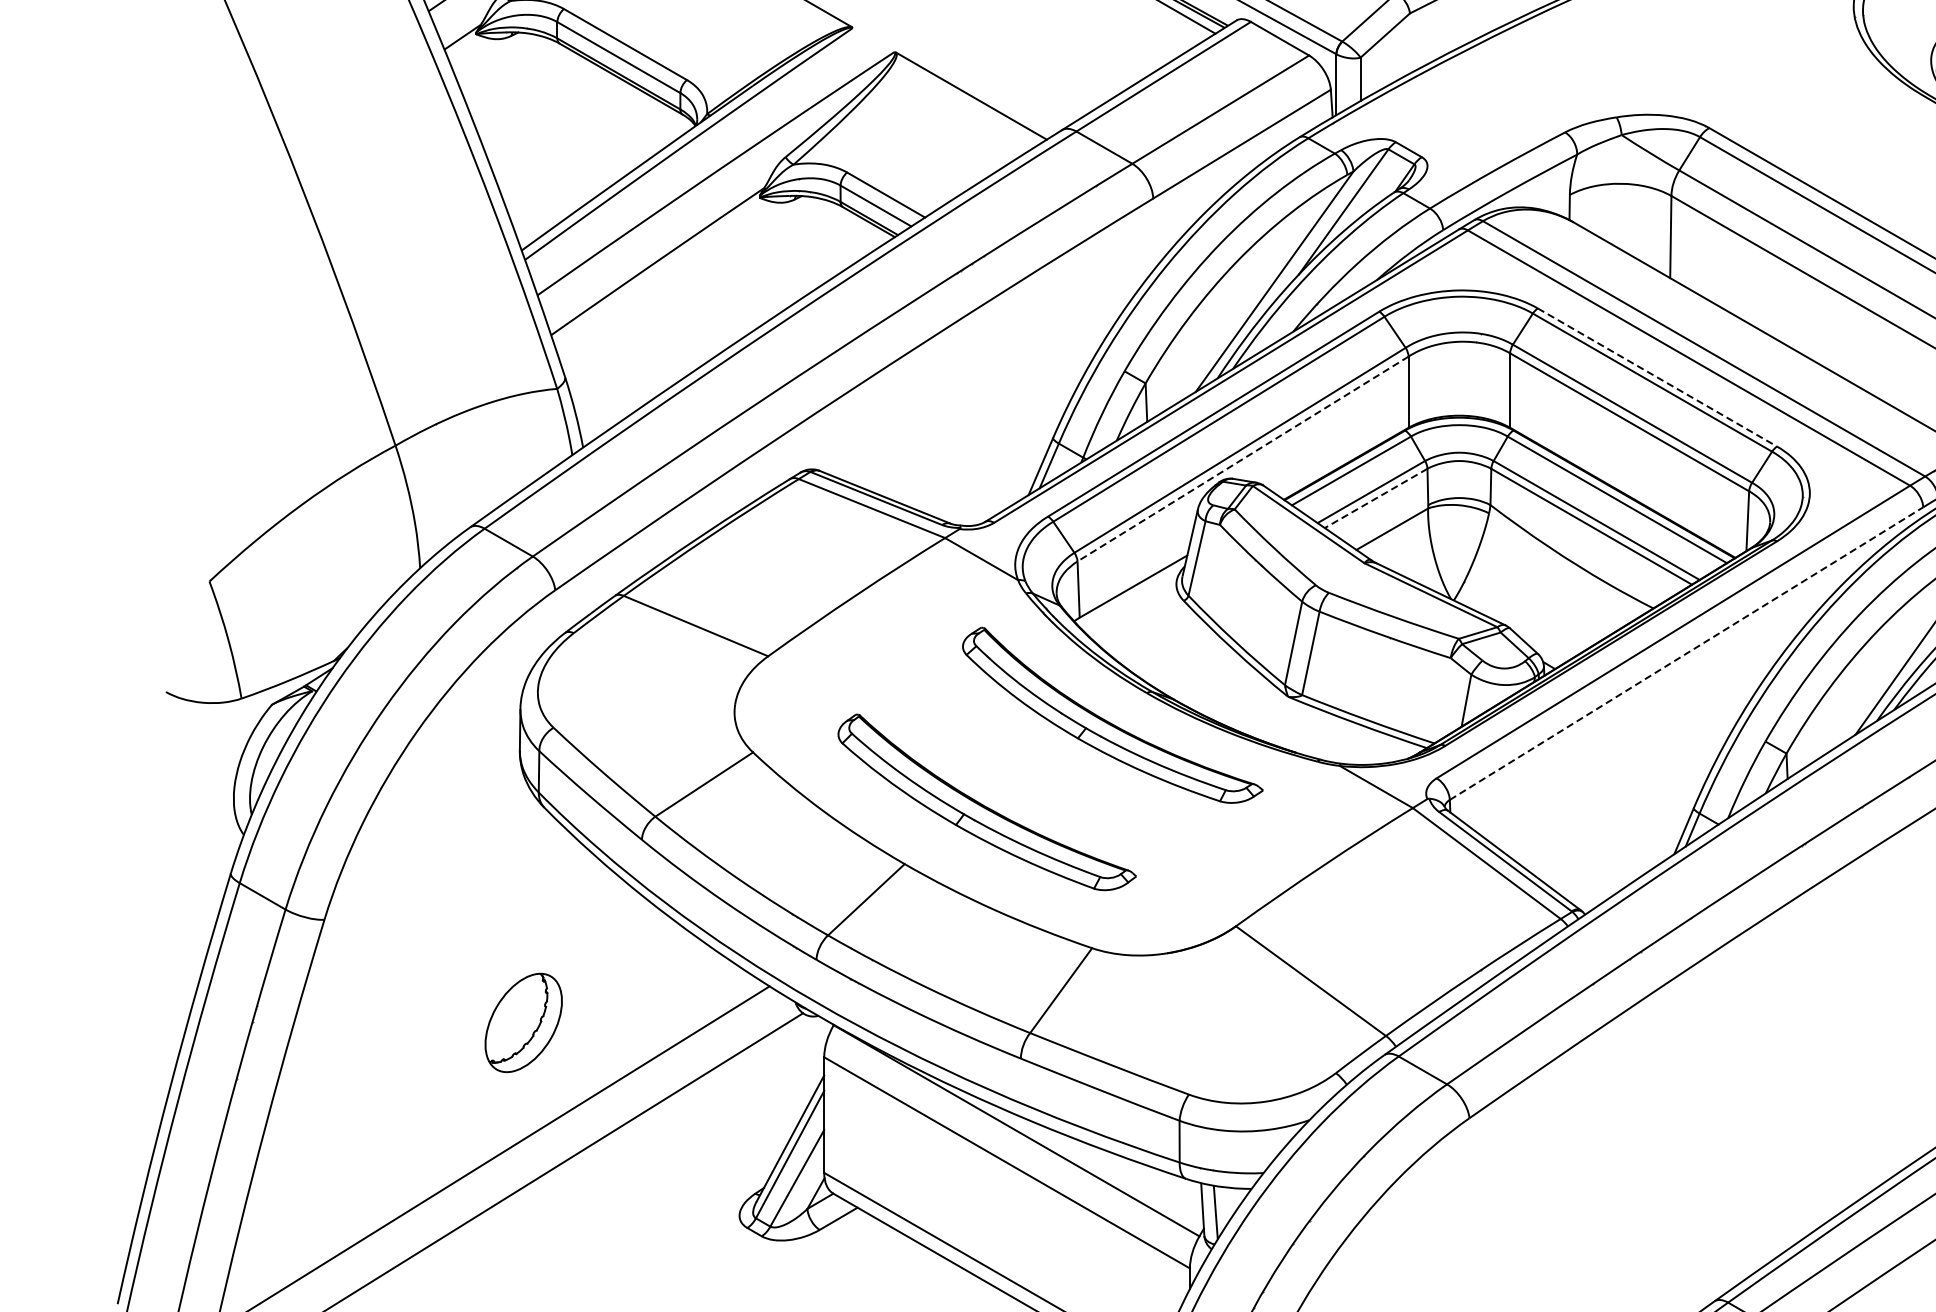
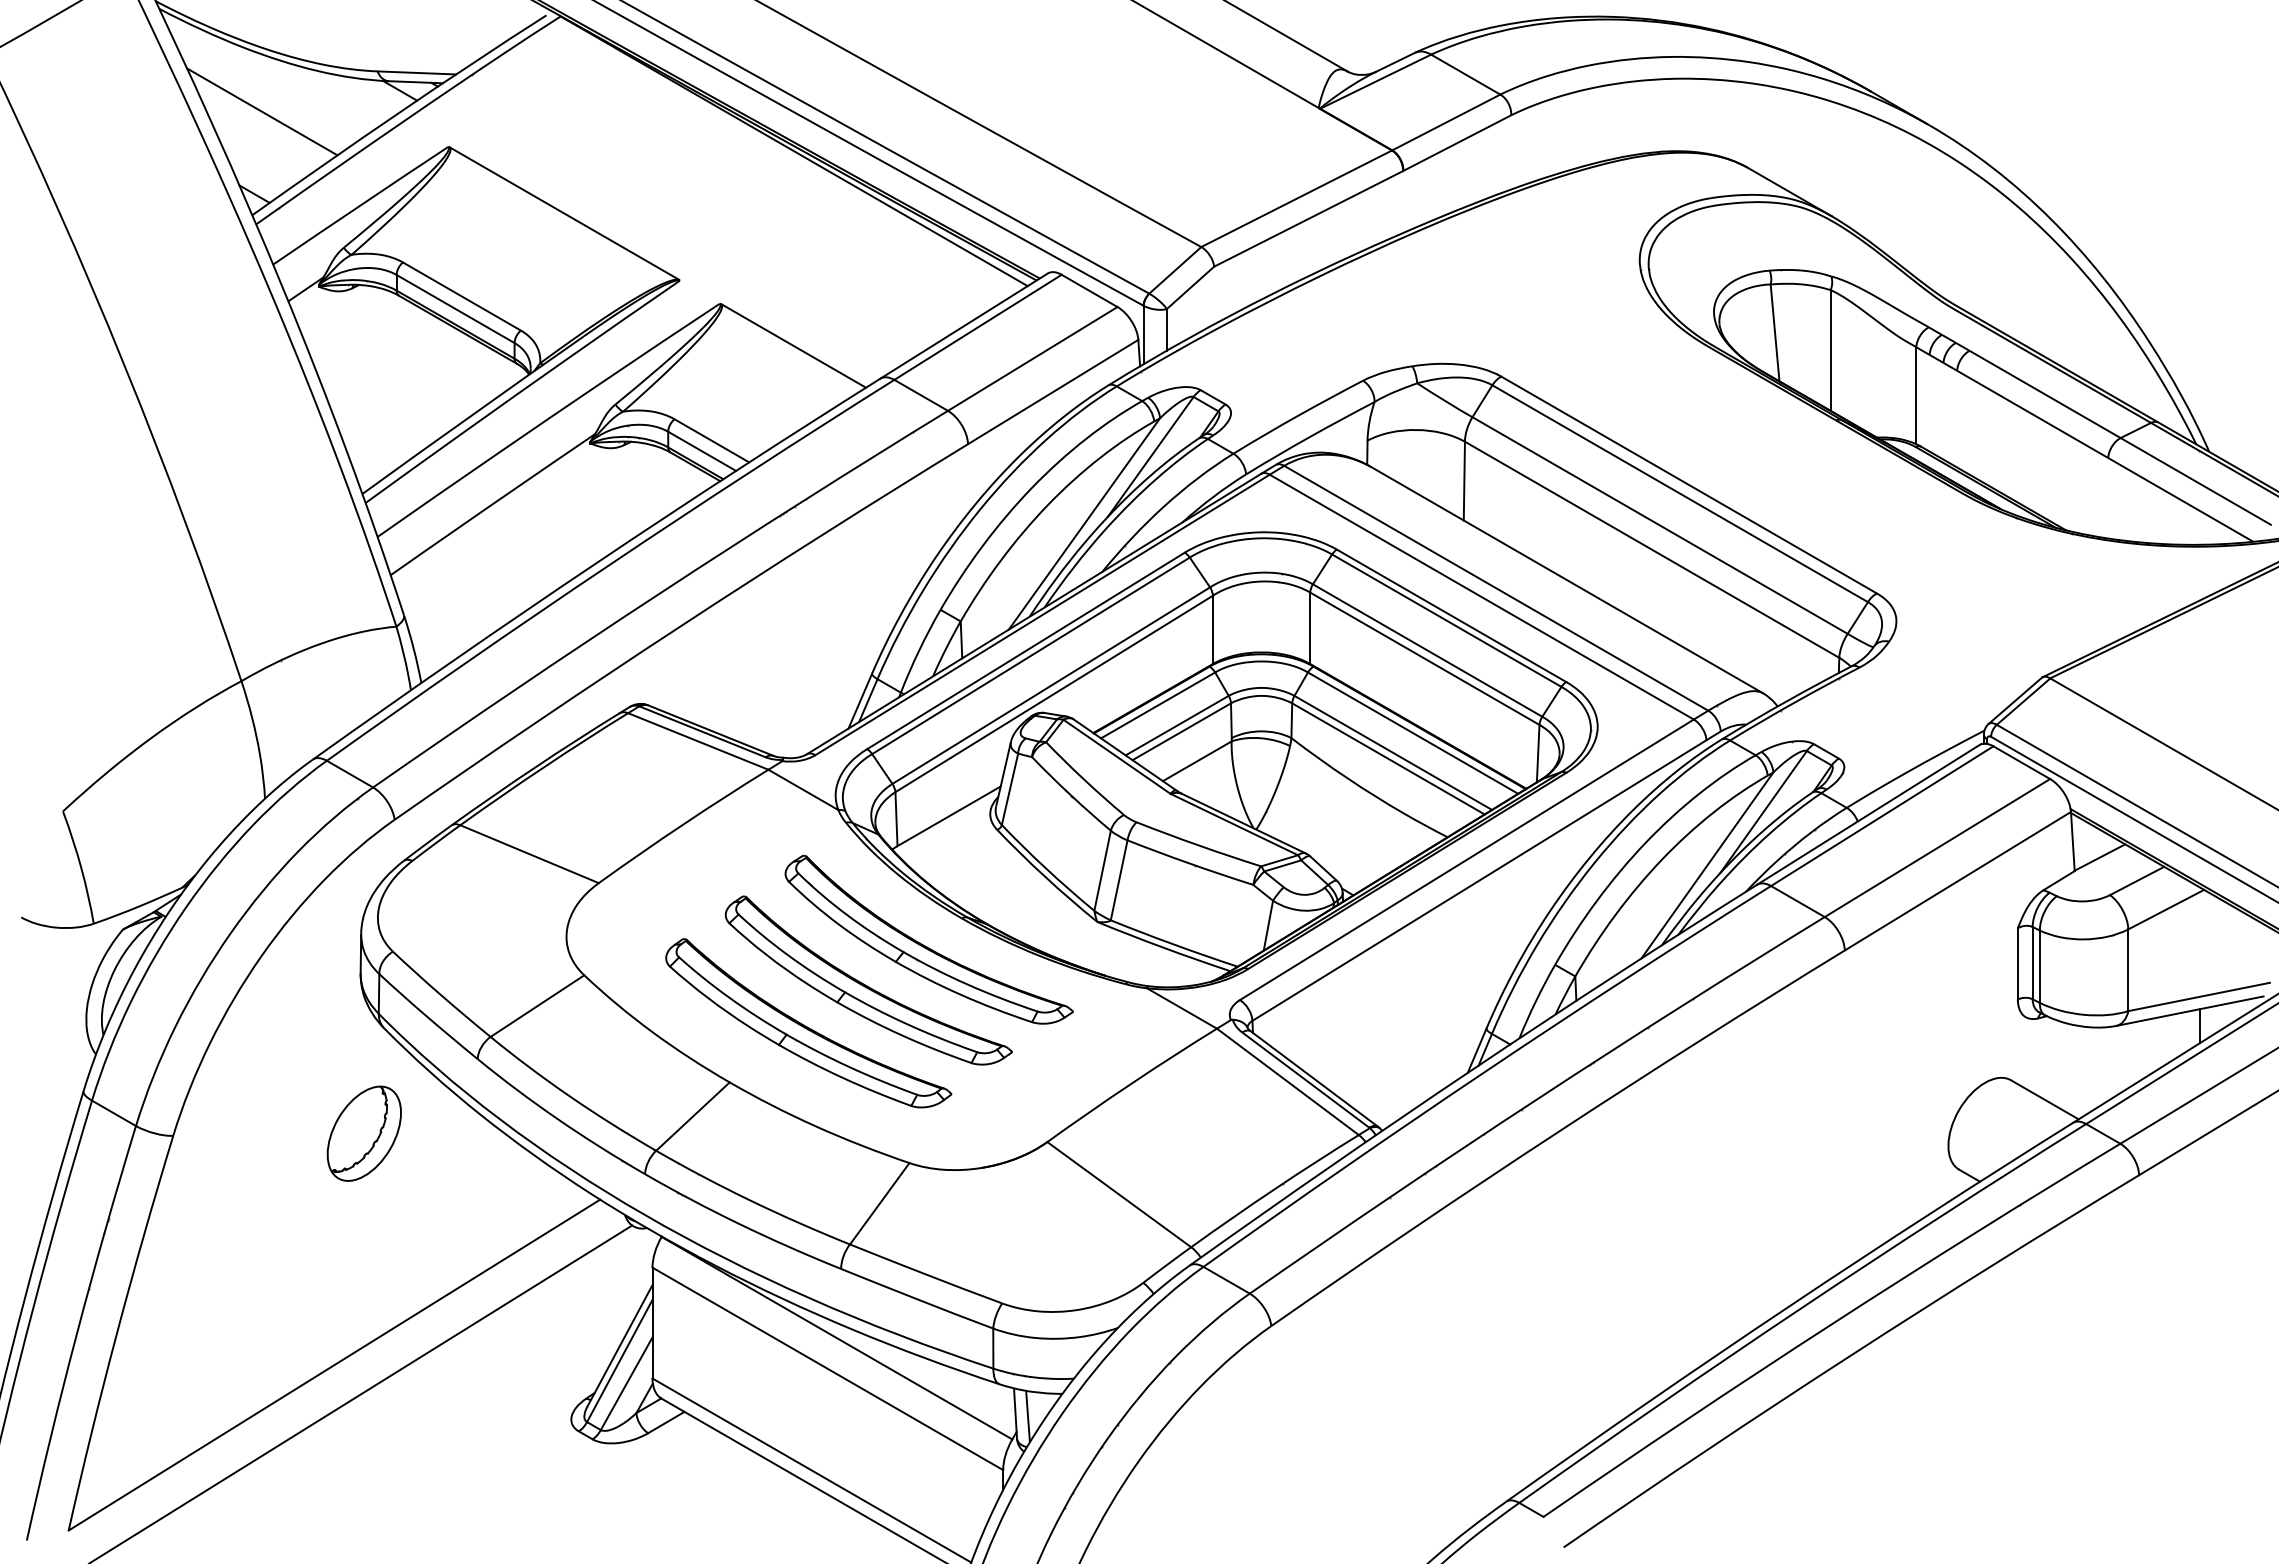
line: (1658, 378) -> (1452, 616), dashed -> solid
line: (1243, 458) -> (1054, 693), dashed -> solid
line: (1375, 498) -> (1181, 731), dashed -> solid
line: (1686, 653) -> (1479, 880), dashed -> solid
part: (1049, 757) -> (868, 980), added
part: (522, 1022) -> (363, 1133), moved

